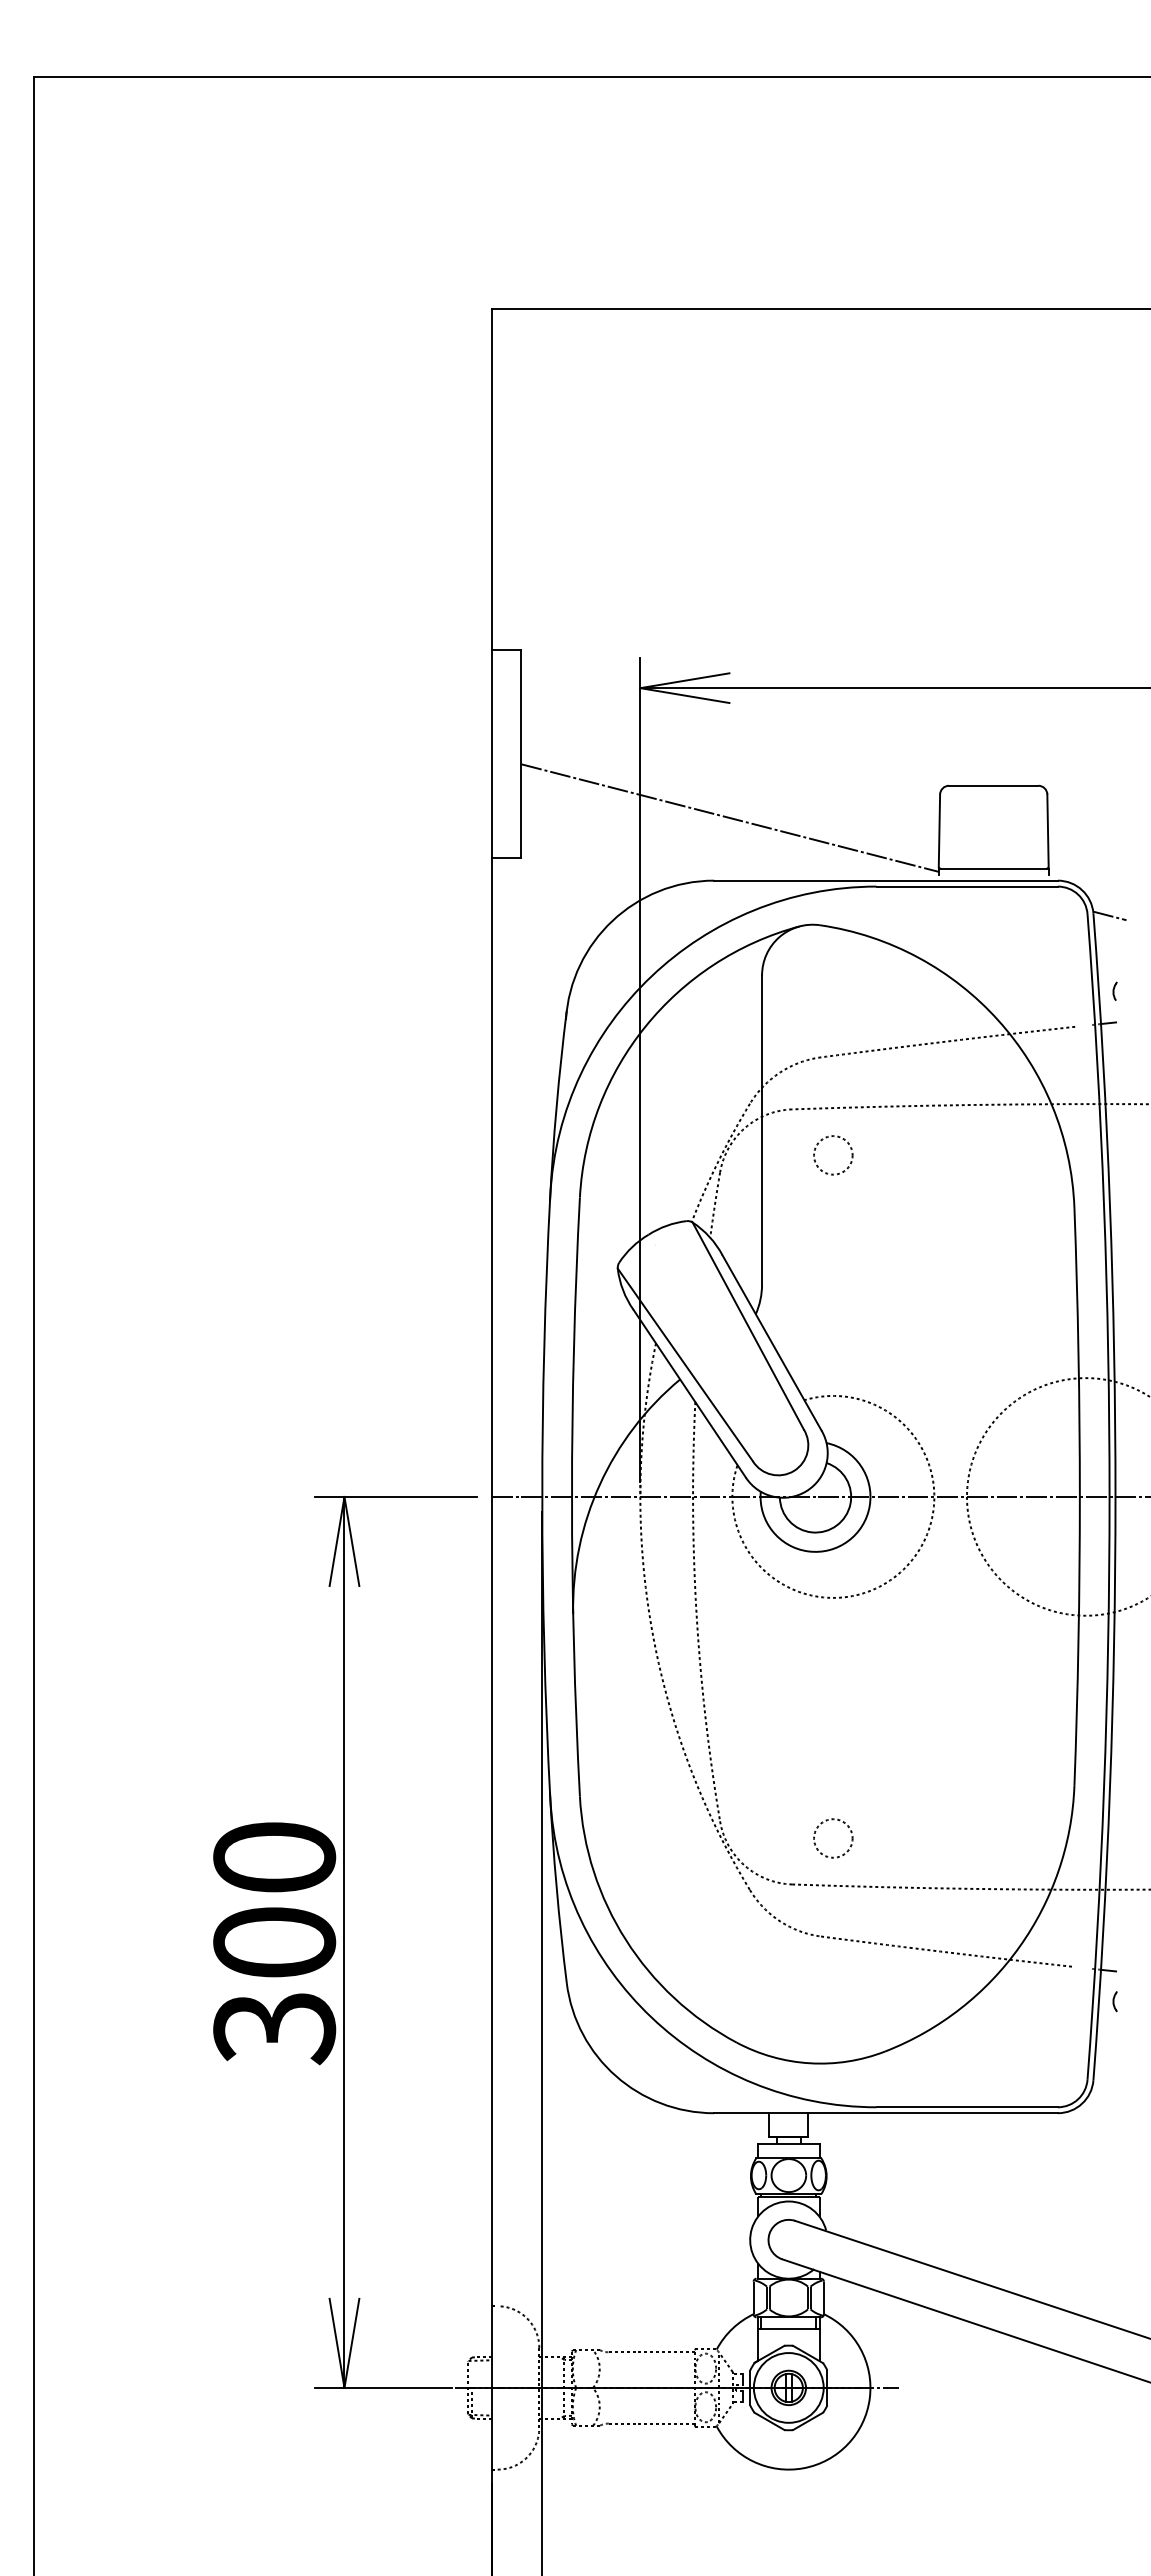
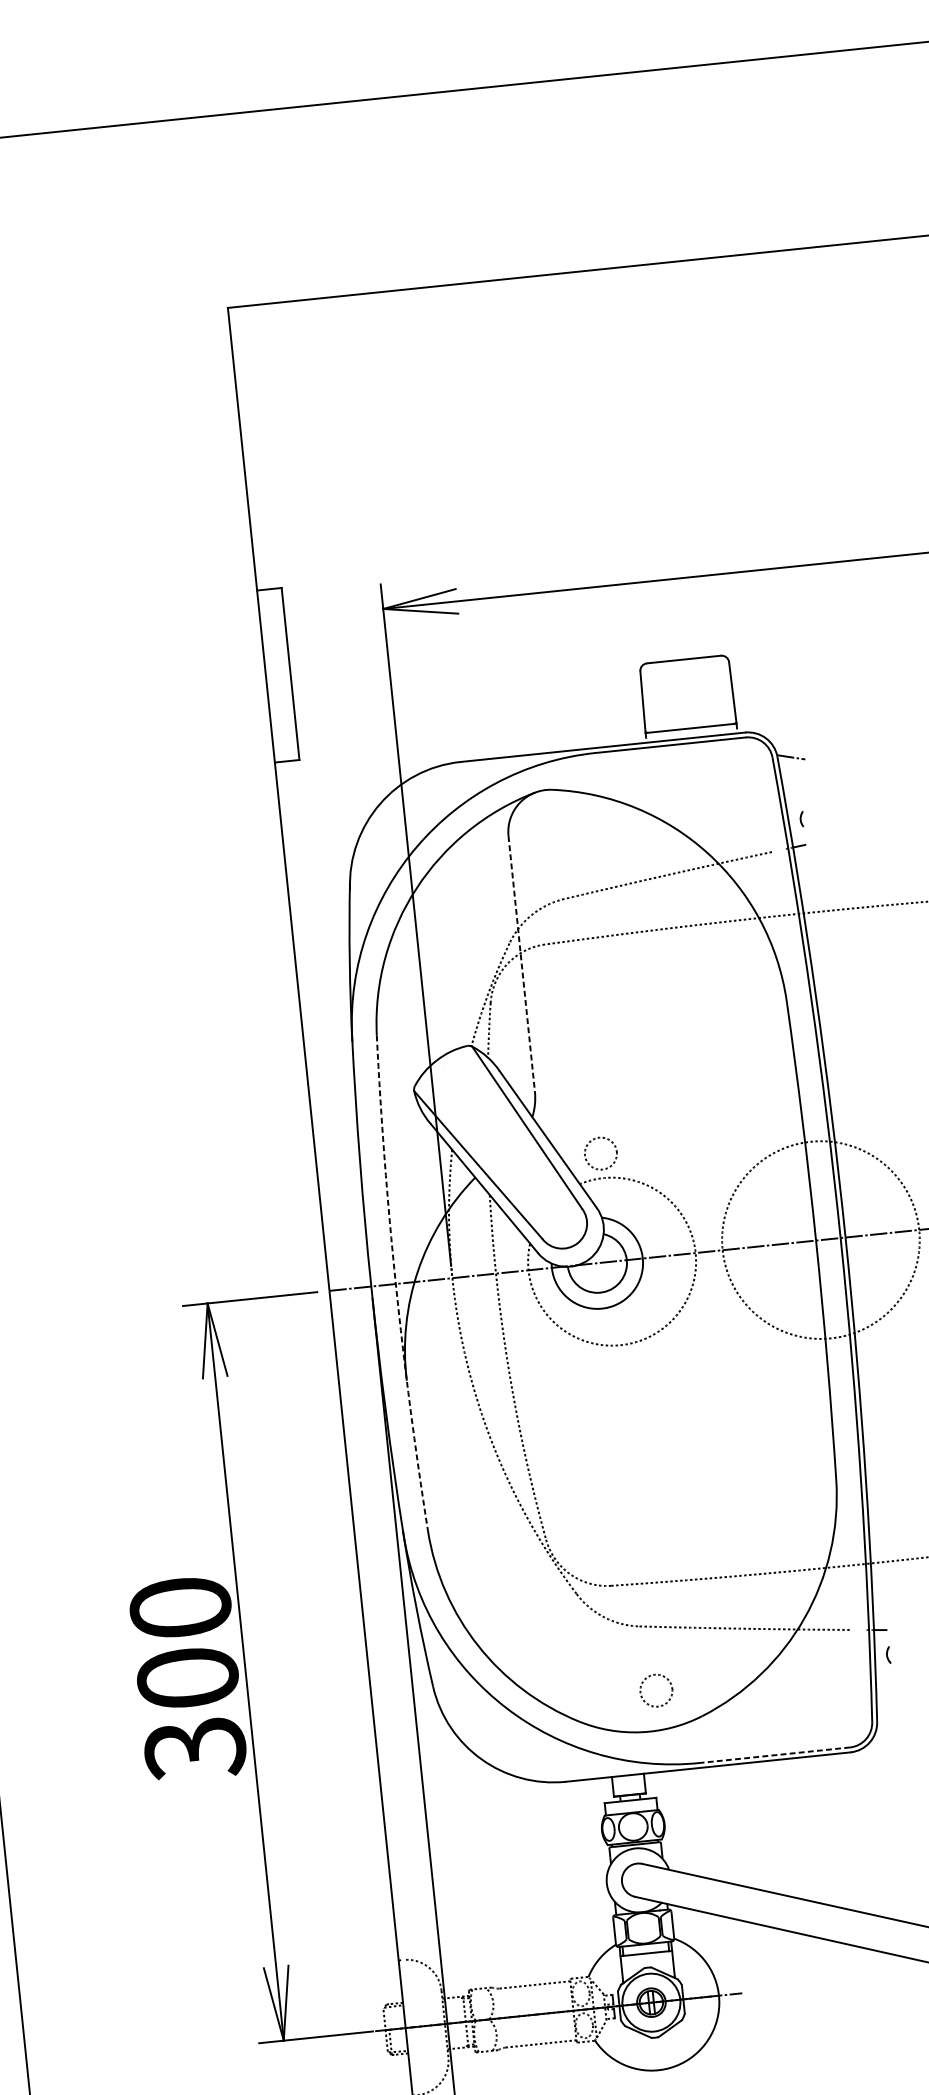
line: (729, 817) -> (468, 708), removed
line: (762, 1129) -> (522, 963), solid -> dashed
circle: (833, 1155) -> (601, 1153), moved
arc: (571, 1496) -> (395, 1283), solid -> dashed
circle: (833, 1838) -> (656, 1690), moved
line: (967, 2107) -> (775, 1755), solid -> dashed

